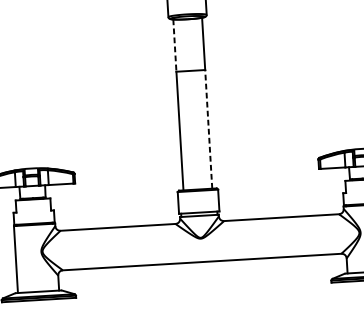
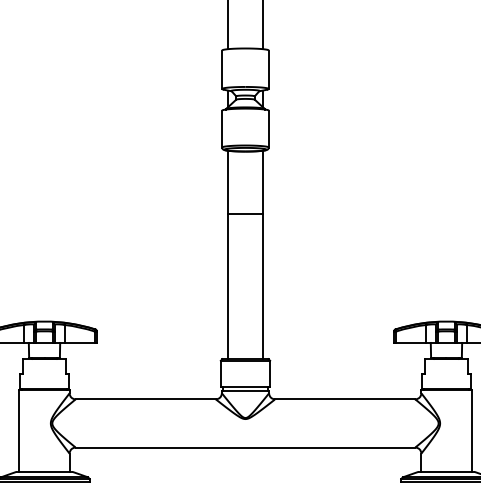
line: (174, 45) -> (227, 182), dashed -> solid
line: (209, 129) -> (263, 286), dashed -> solid

